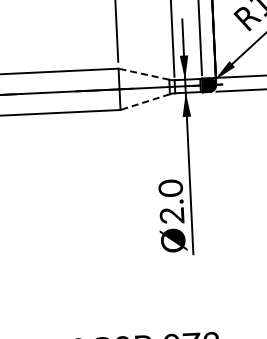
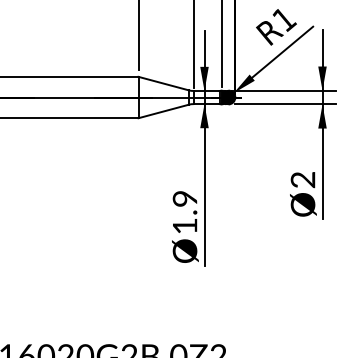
line: (143, 74) -> (163, 83), dashed -> solid
line: (145, 102) -> (163, 111), dashed -> solid
text: (170, 202) -> (184, 212), 2.0 -> 1.9

